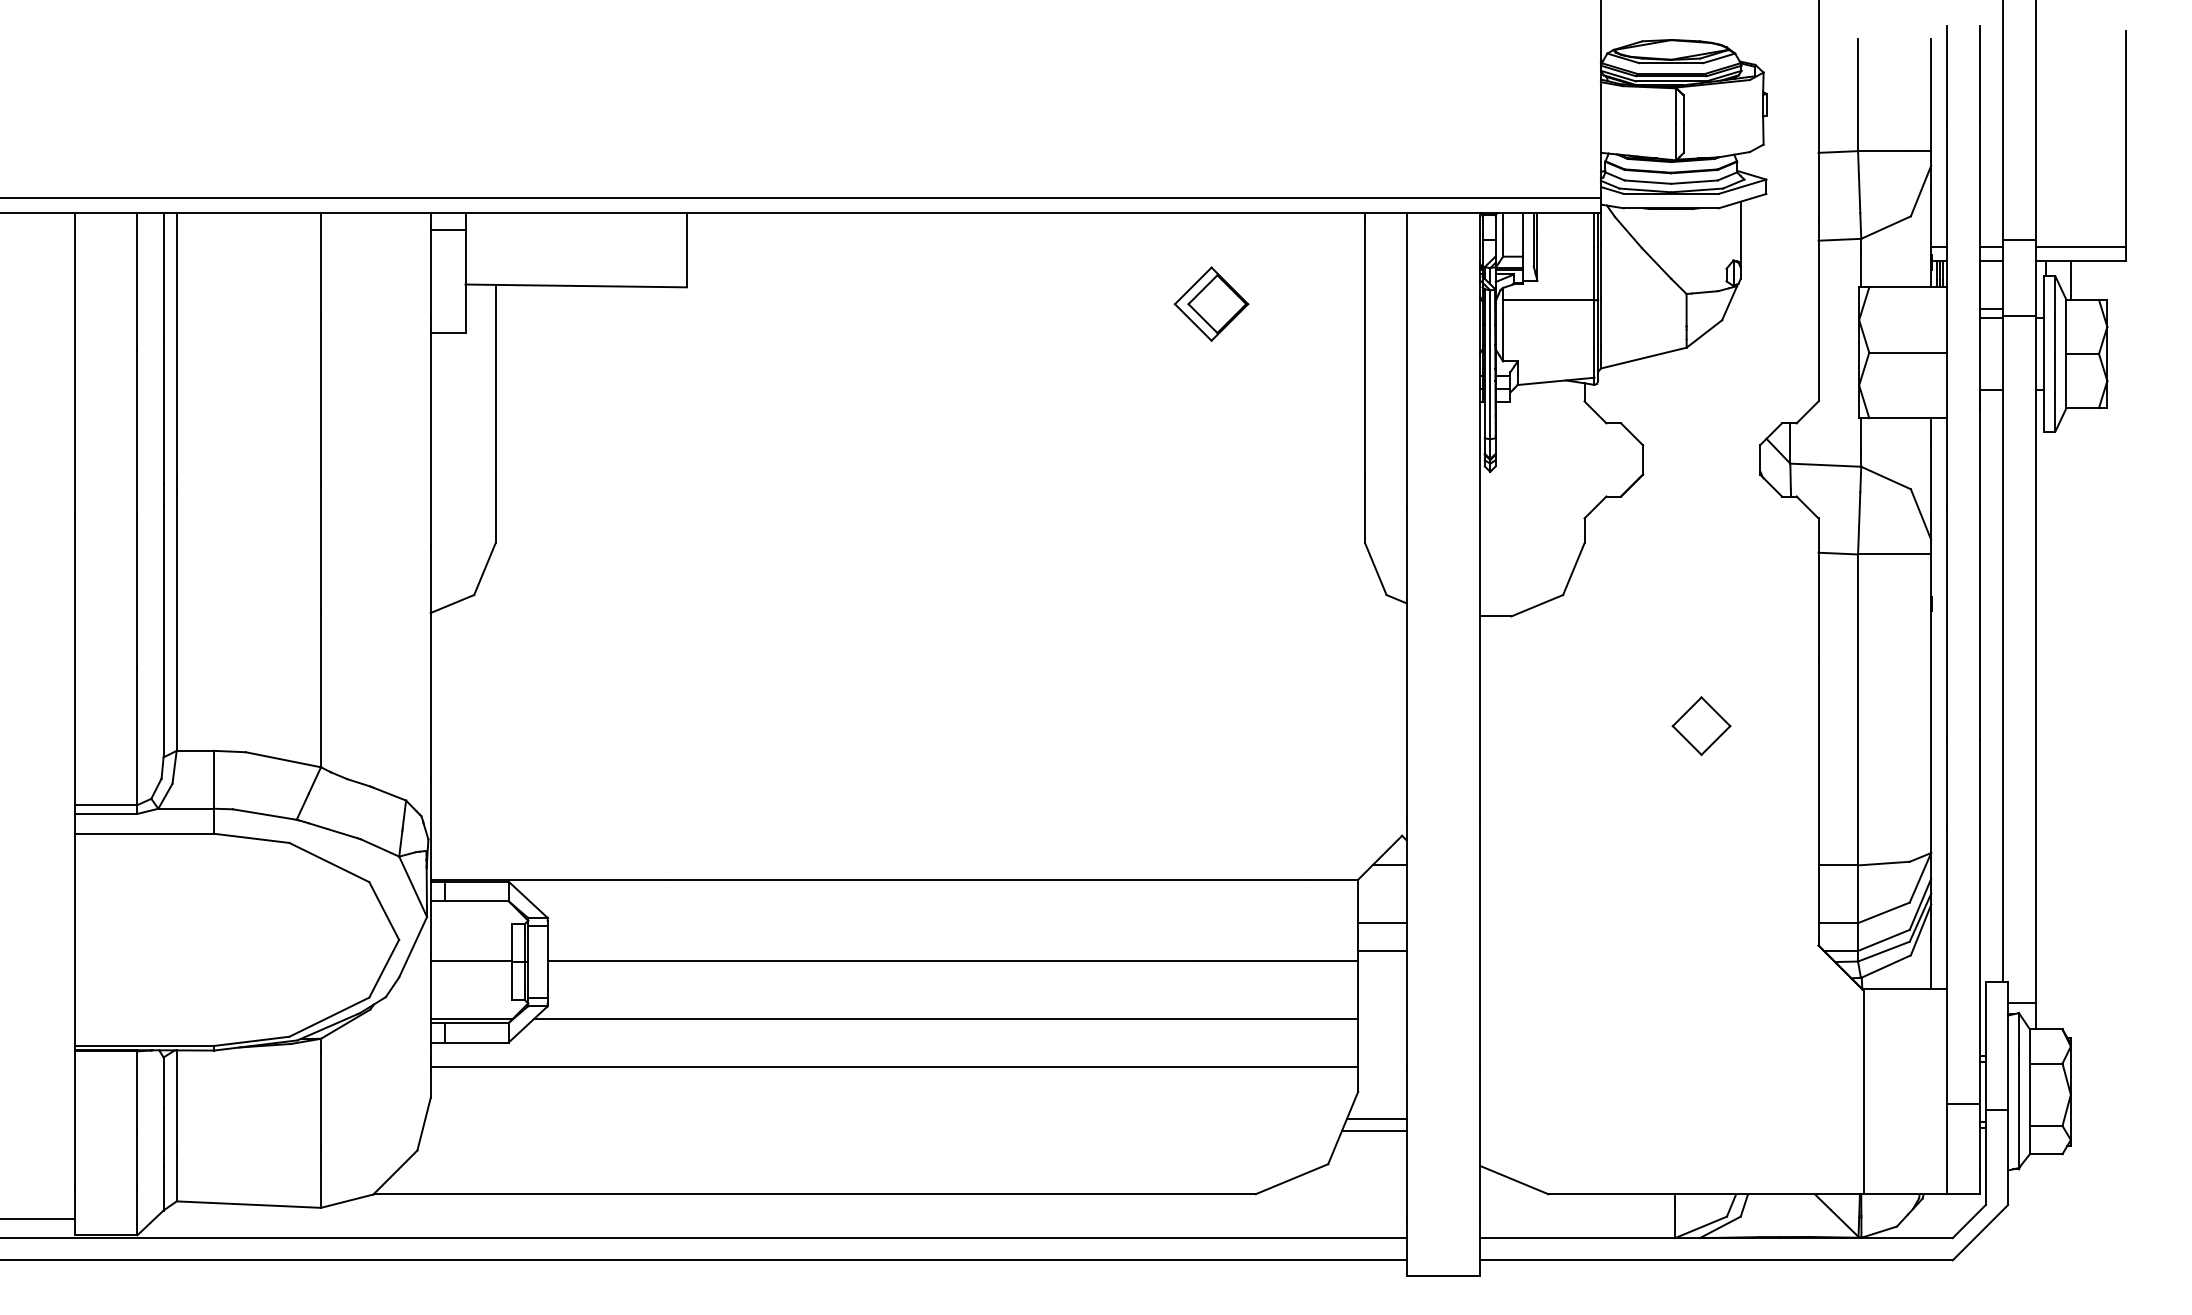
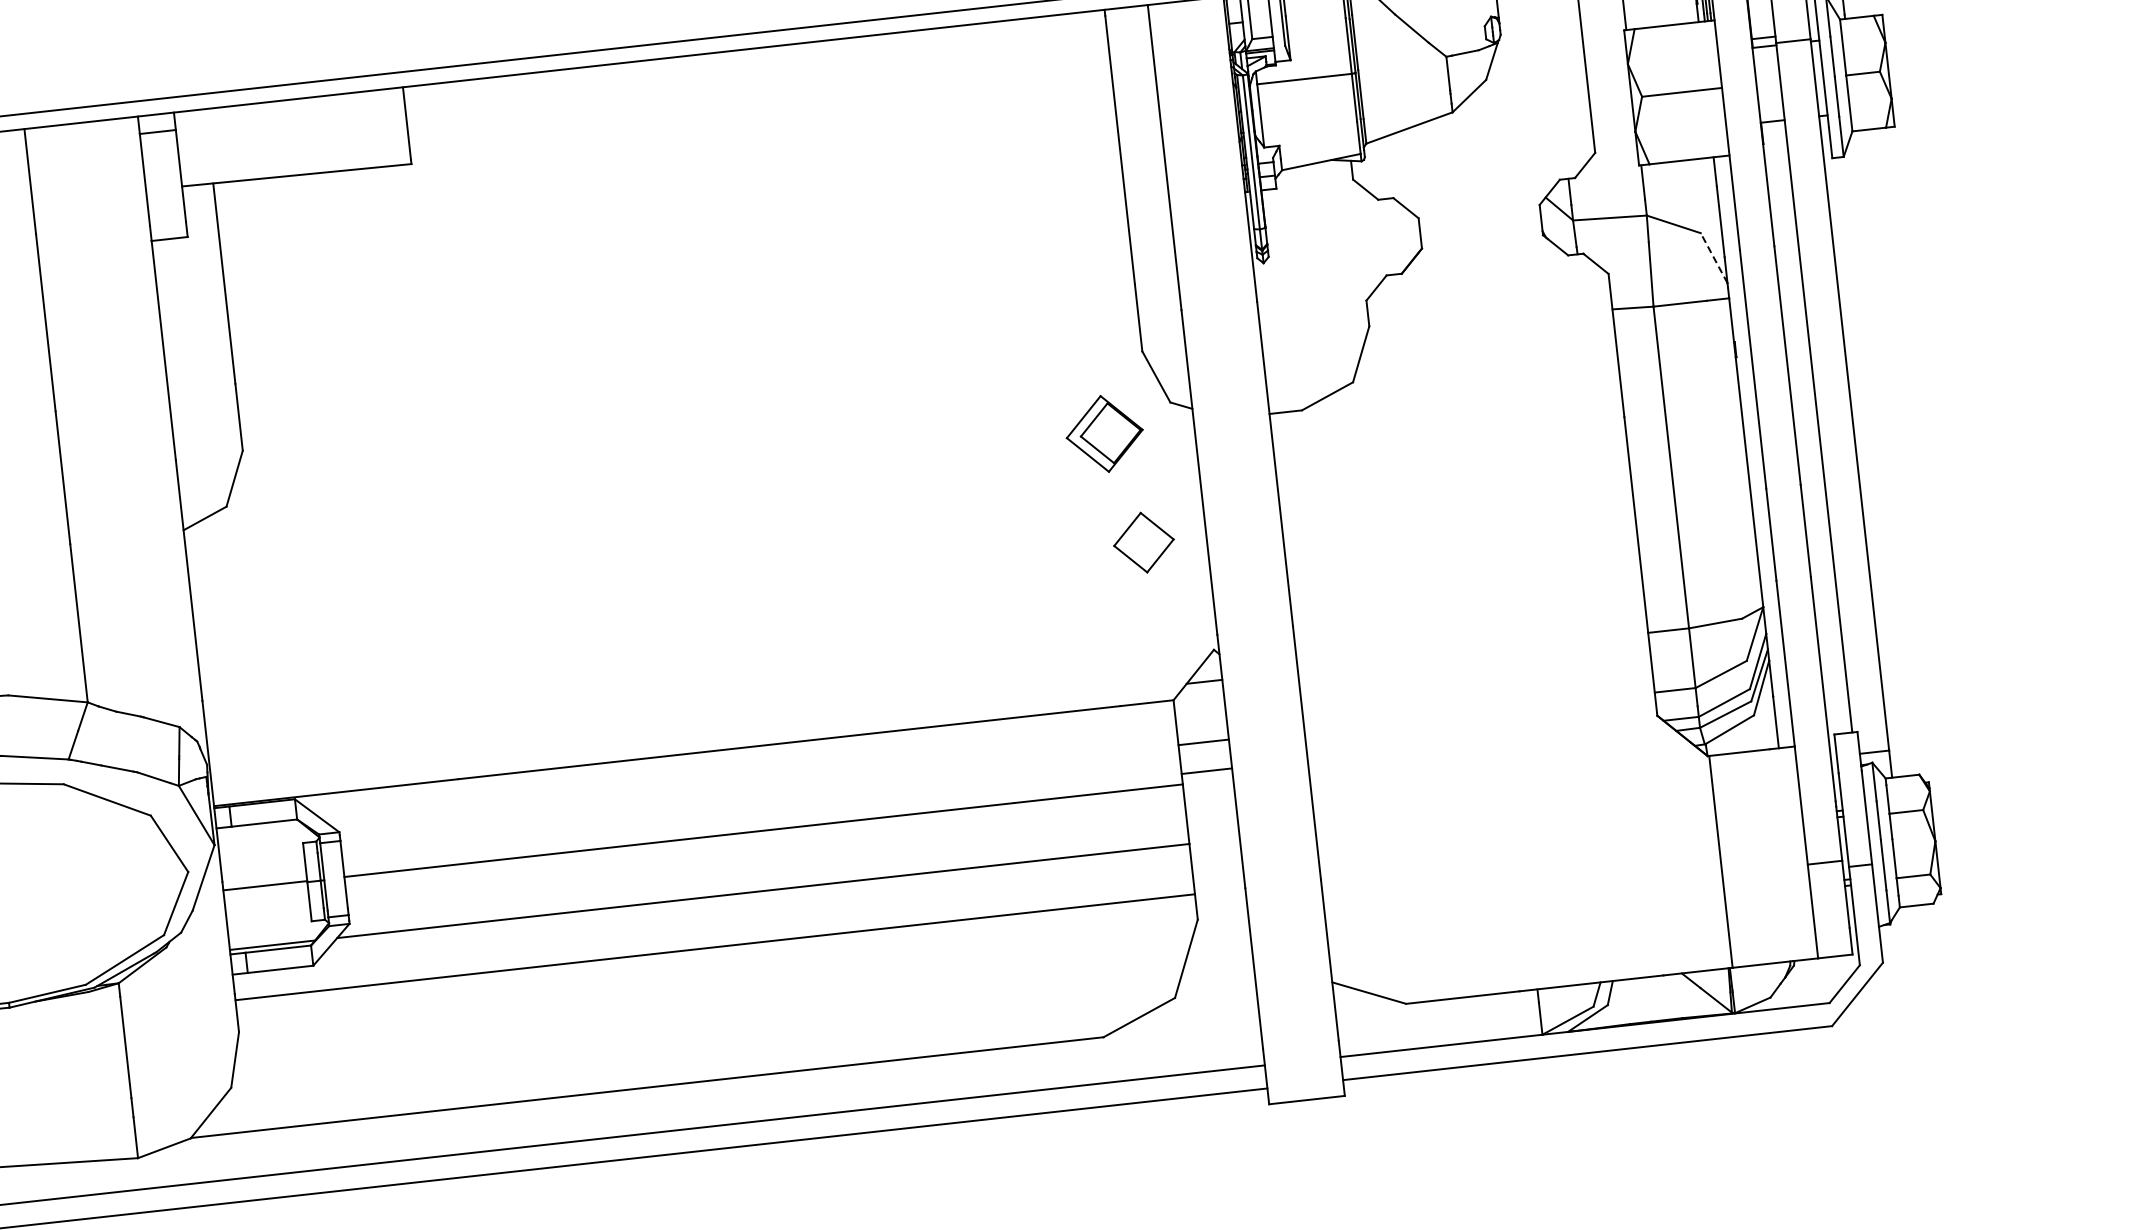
part: (1211, 303) -> (1104, 433), moved
line: (1920, 514) -> (1713, 258), solid -> dashed
part: (1701, 725) -> (1143, 542), moved
line: (1376, 1119) -> (1219, 946), removed
line: (1373, 1131) -> (1218, 958), removed

